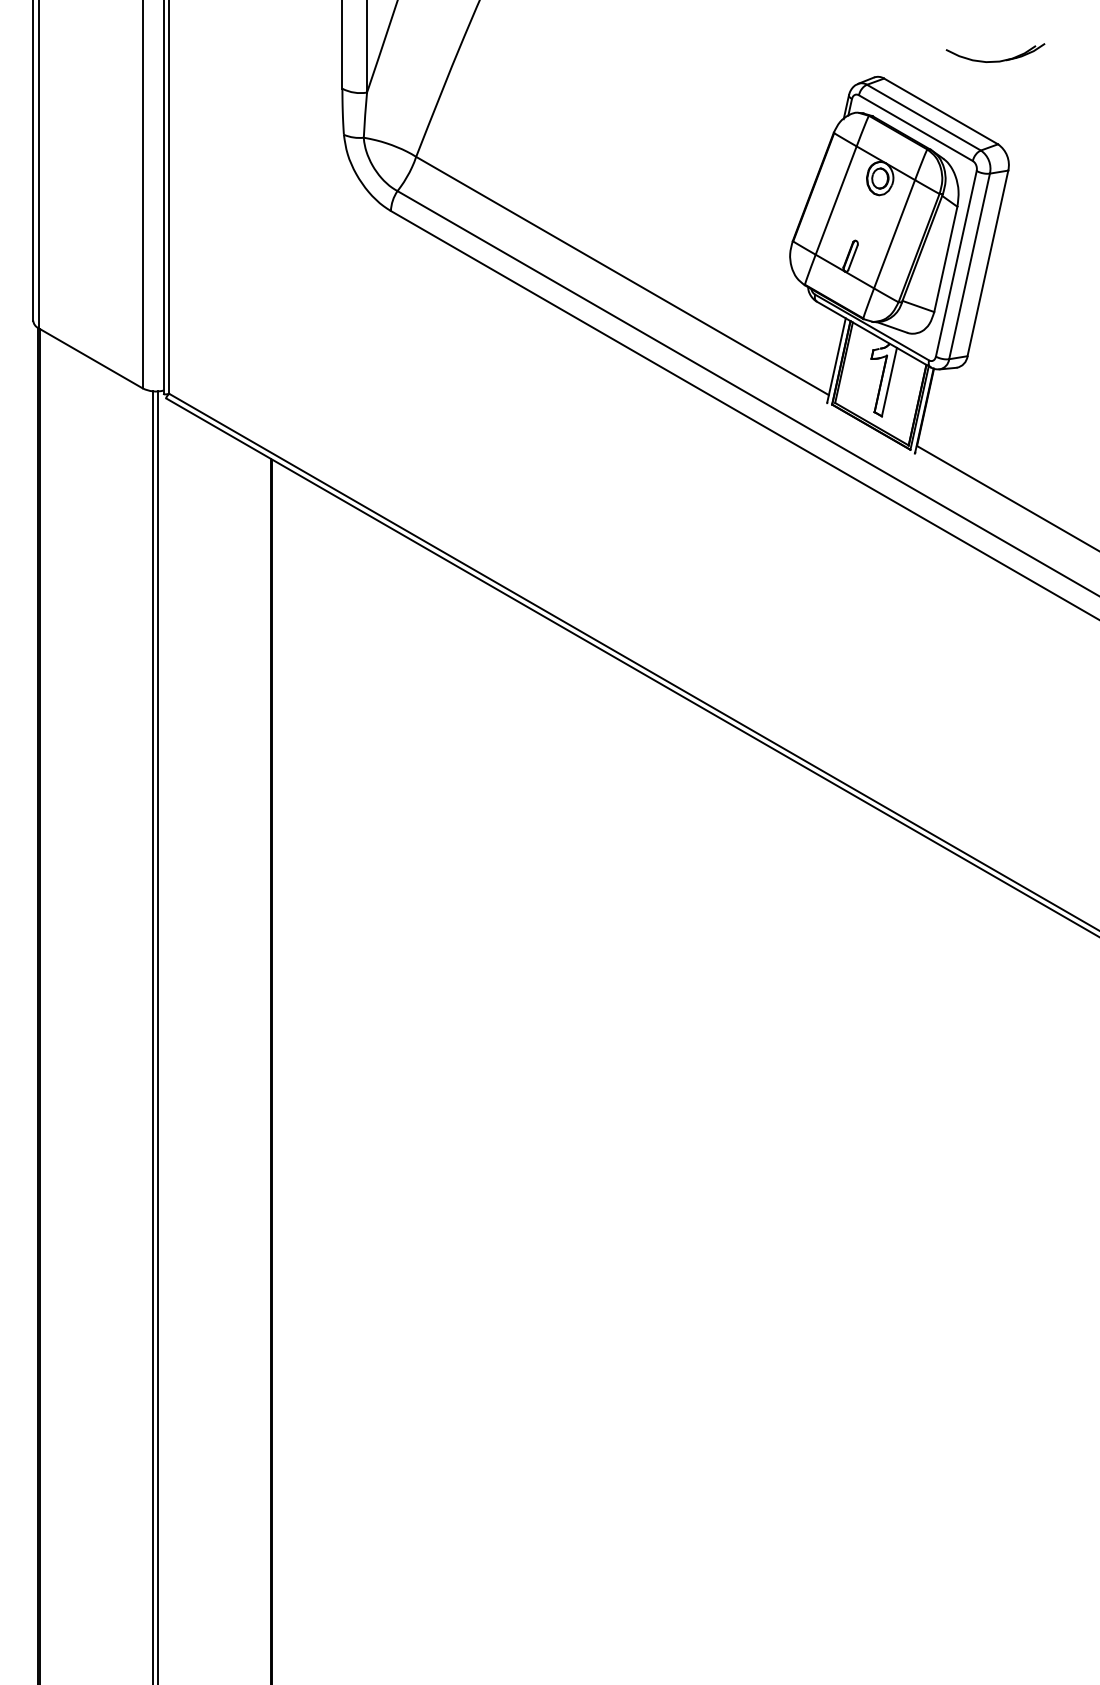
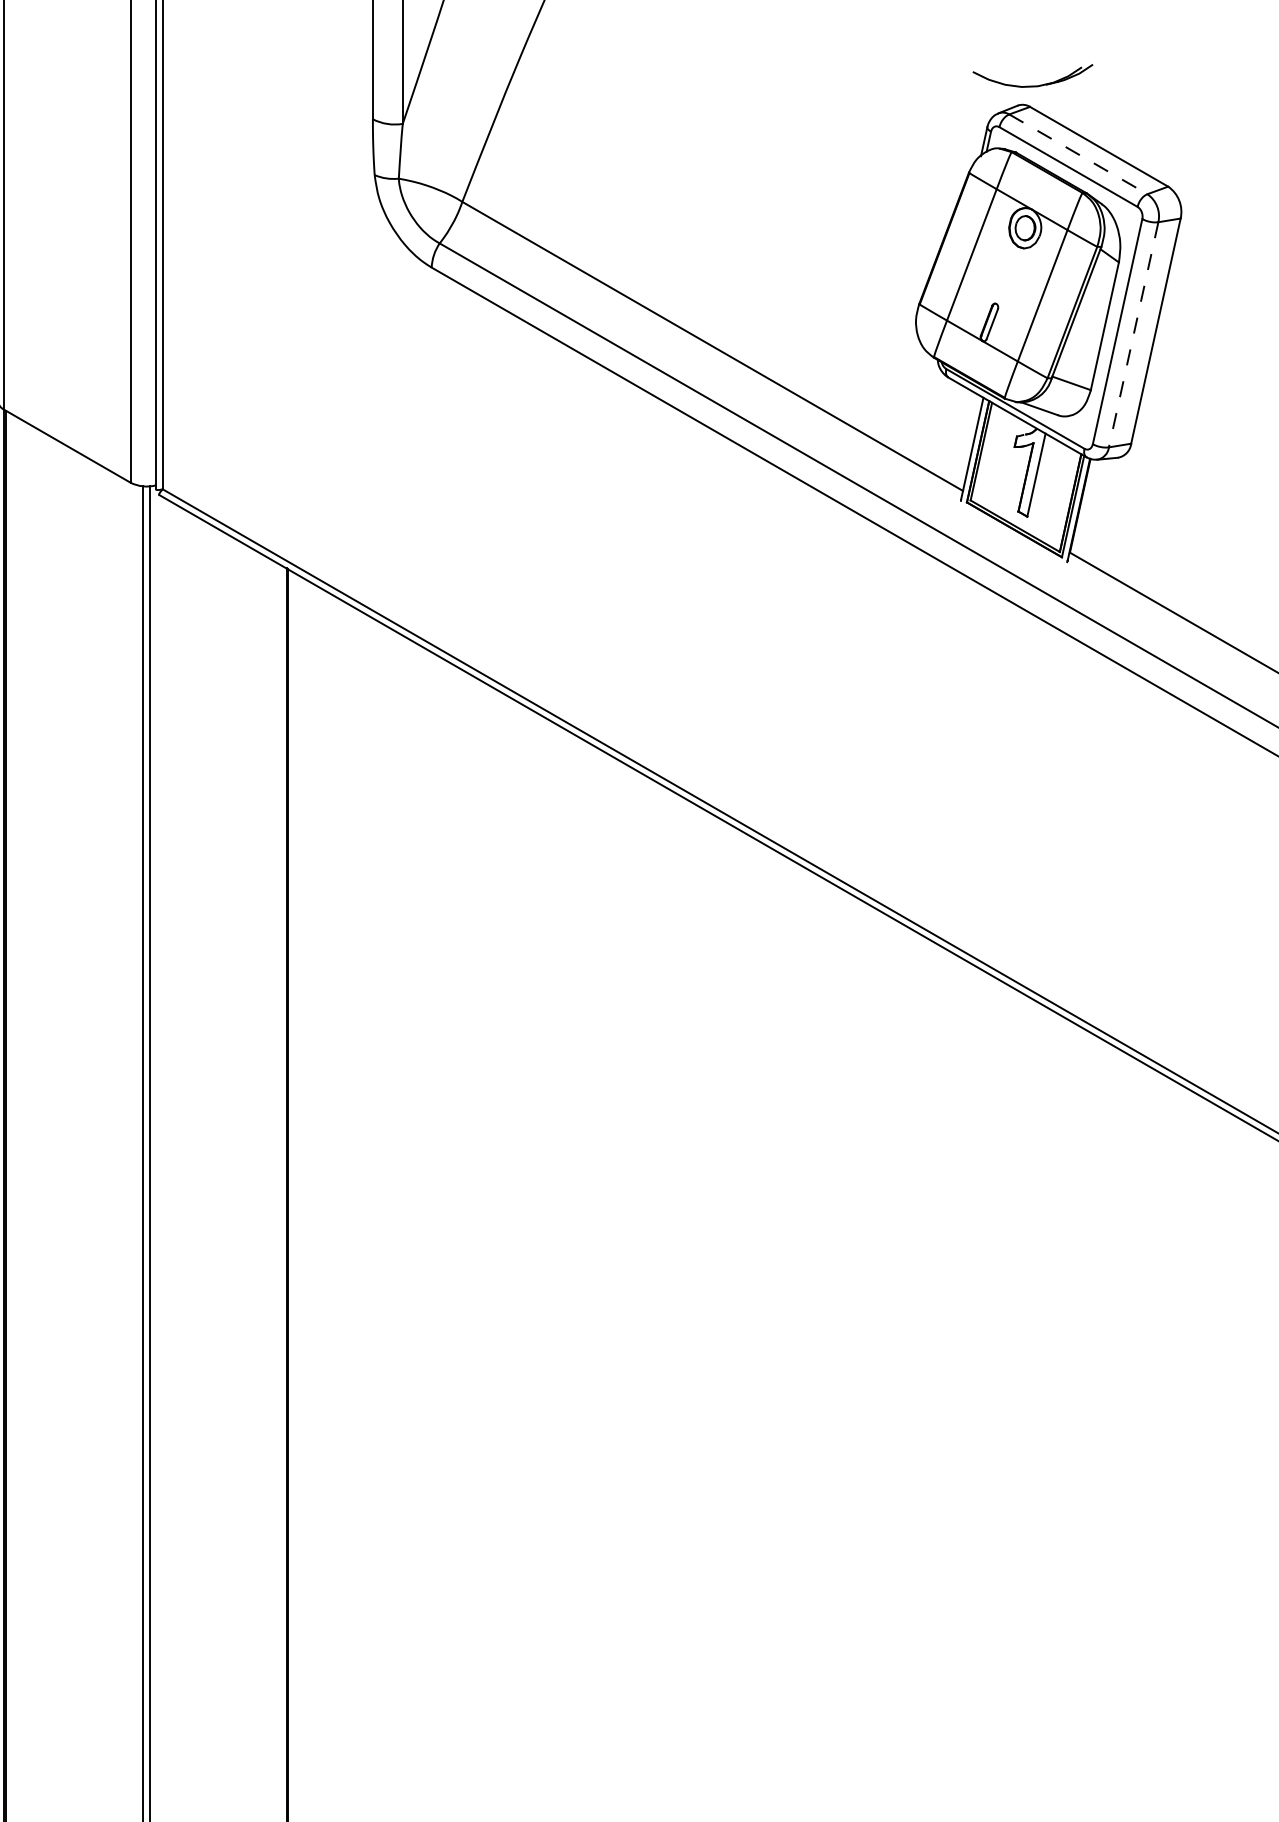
part: (995, 60) -> (1032, 84), moved
line: (923, 117) -> (1077, 154), solid -> dashed
line: (969, 266) -> (1133, 334), solid -> dashed

